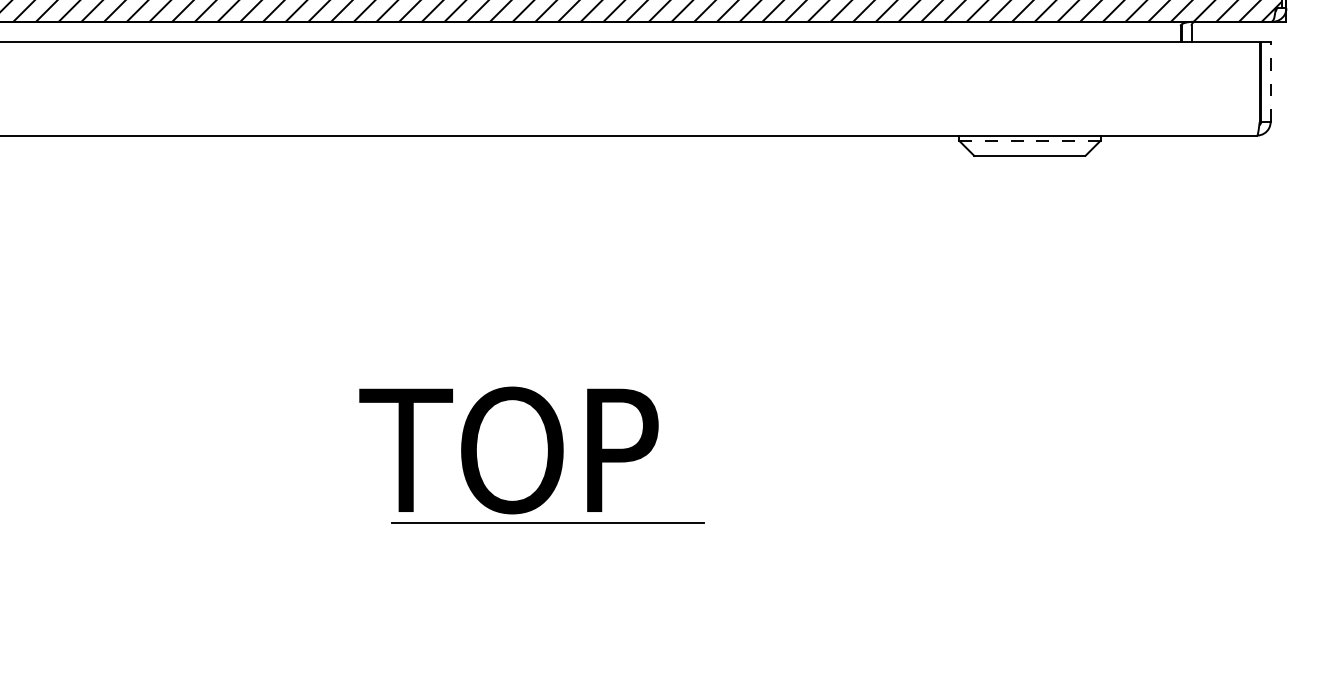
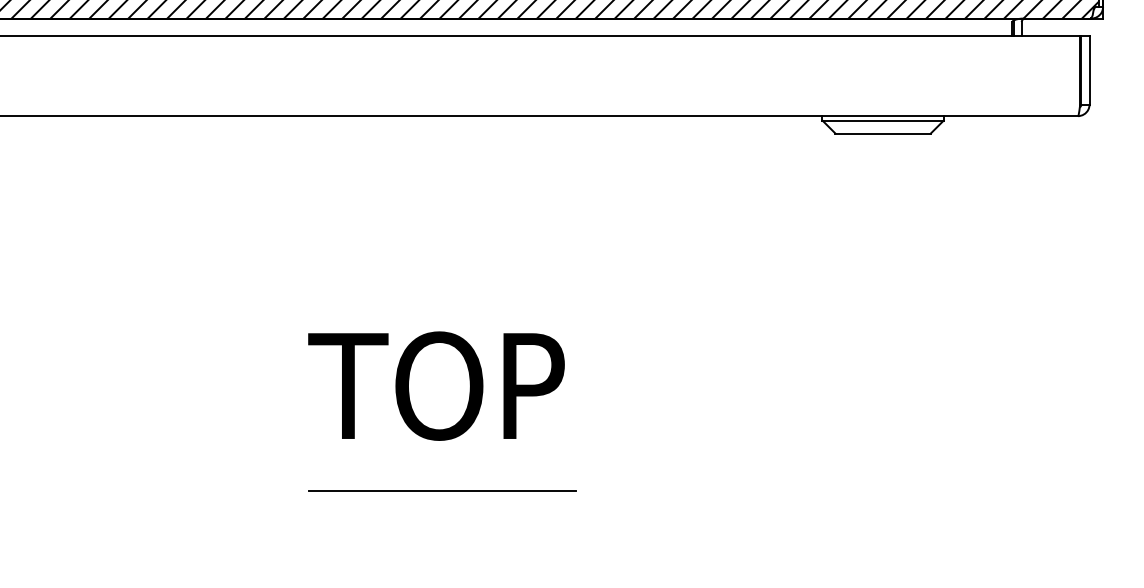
line: (1270, 81) -> (1089, 69), dashed -> solid
line: (1029, 140) -> (882, 120), dashed -> solid
line: (547, 522) -> (442, 489), moved

